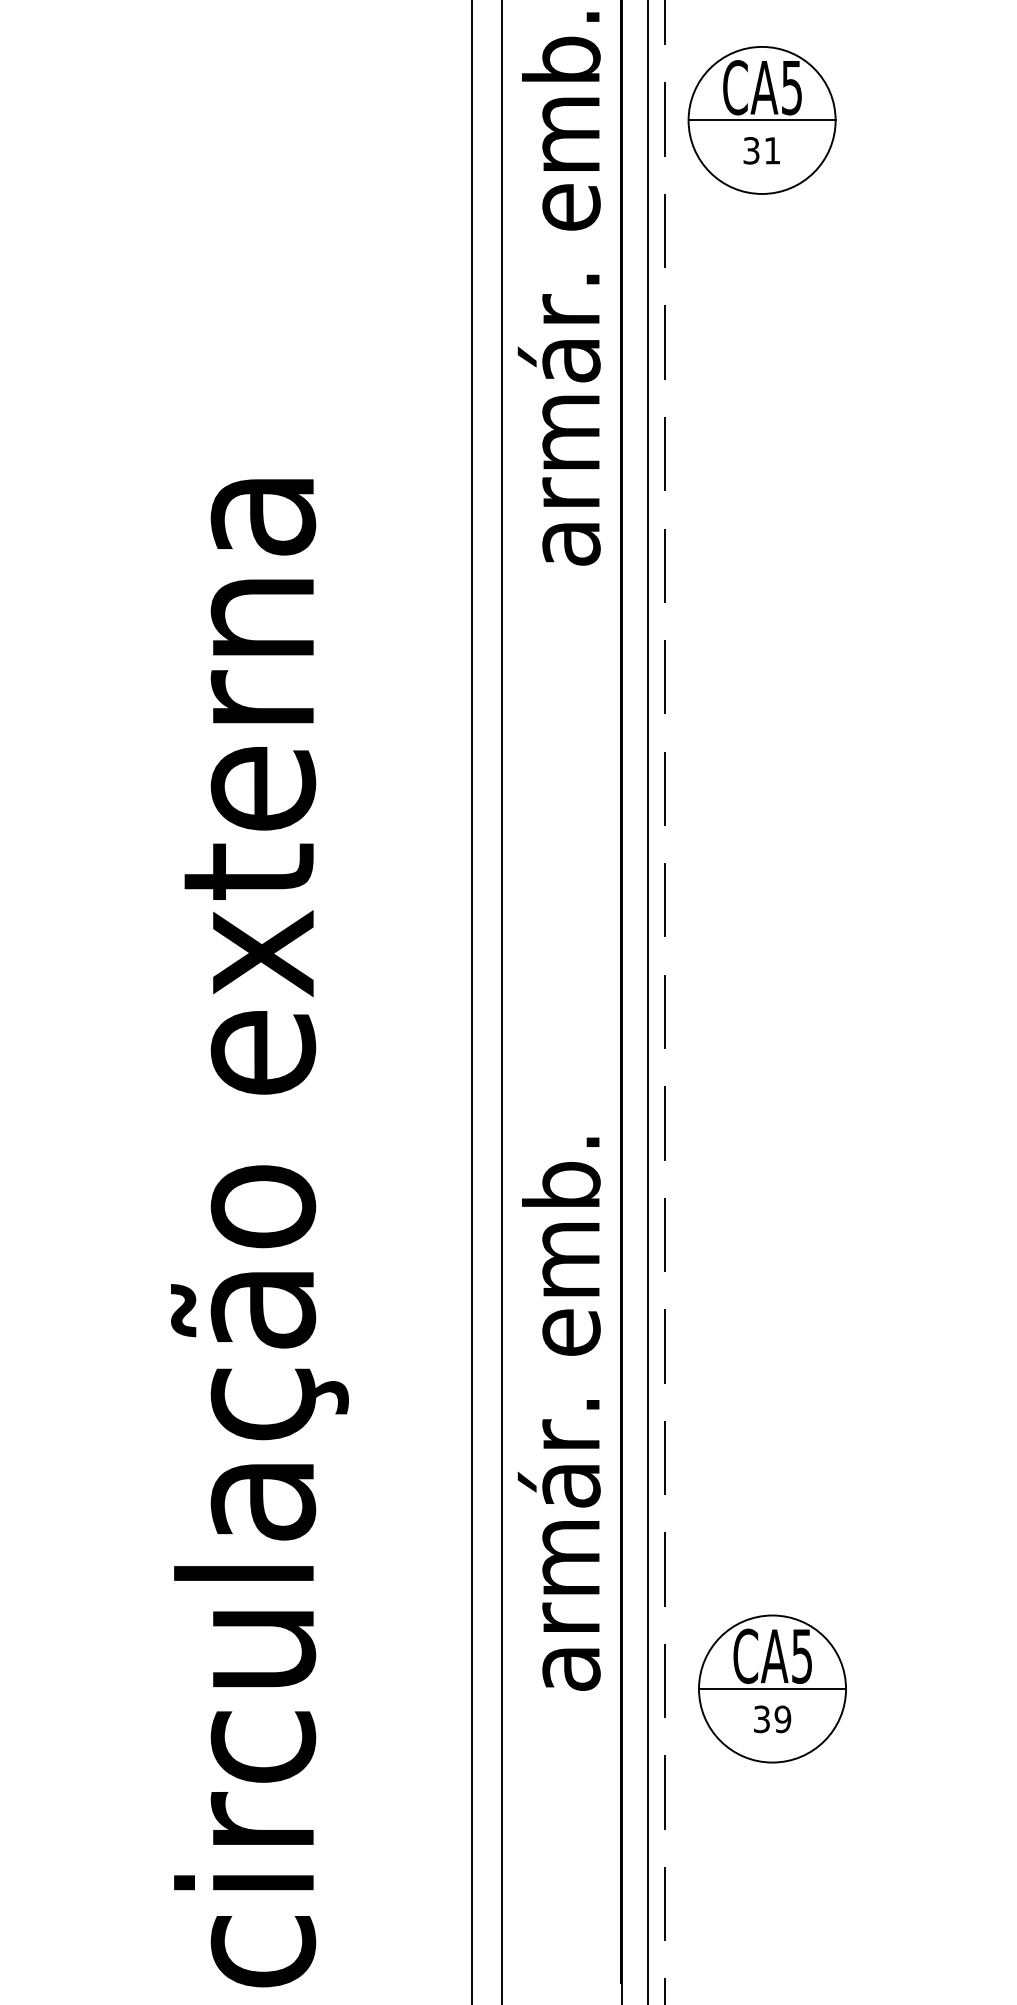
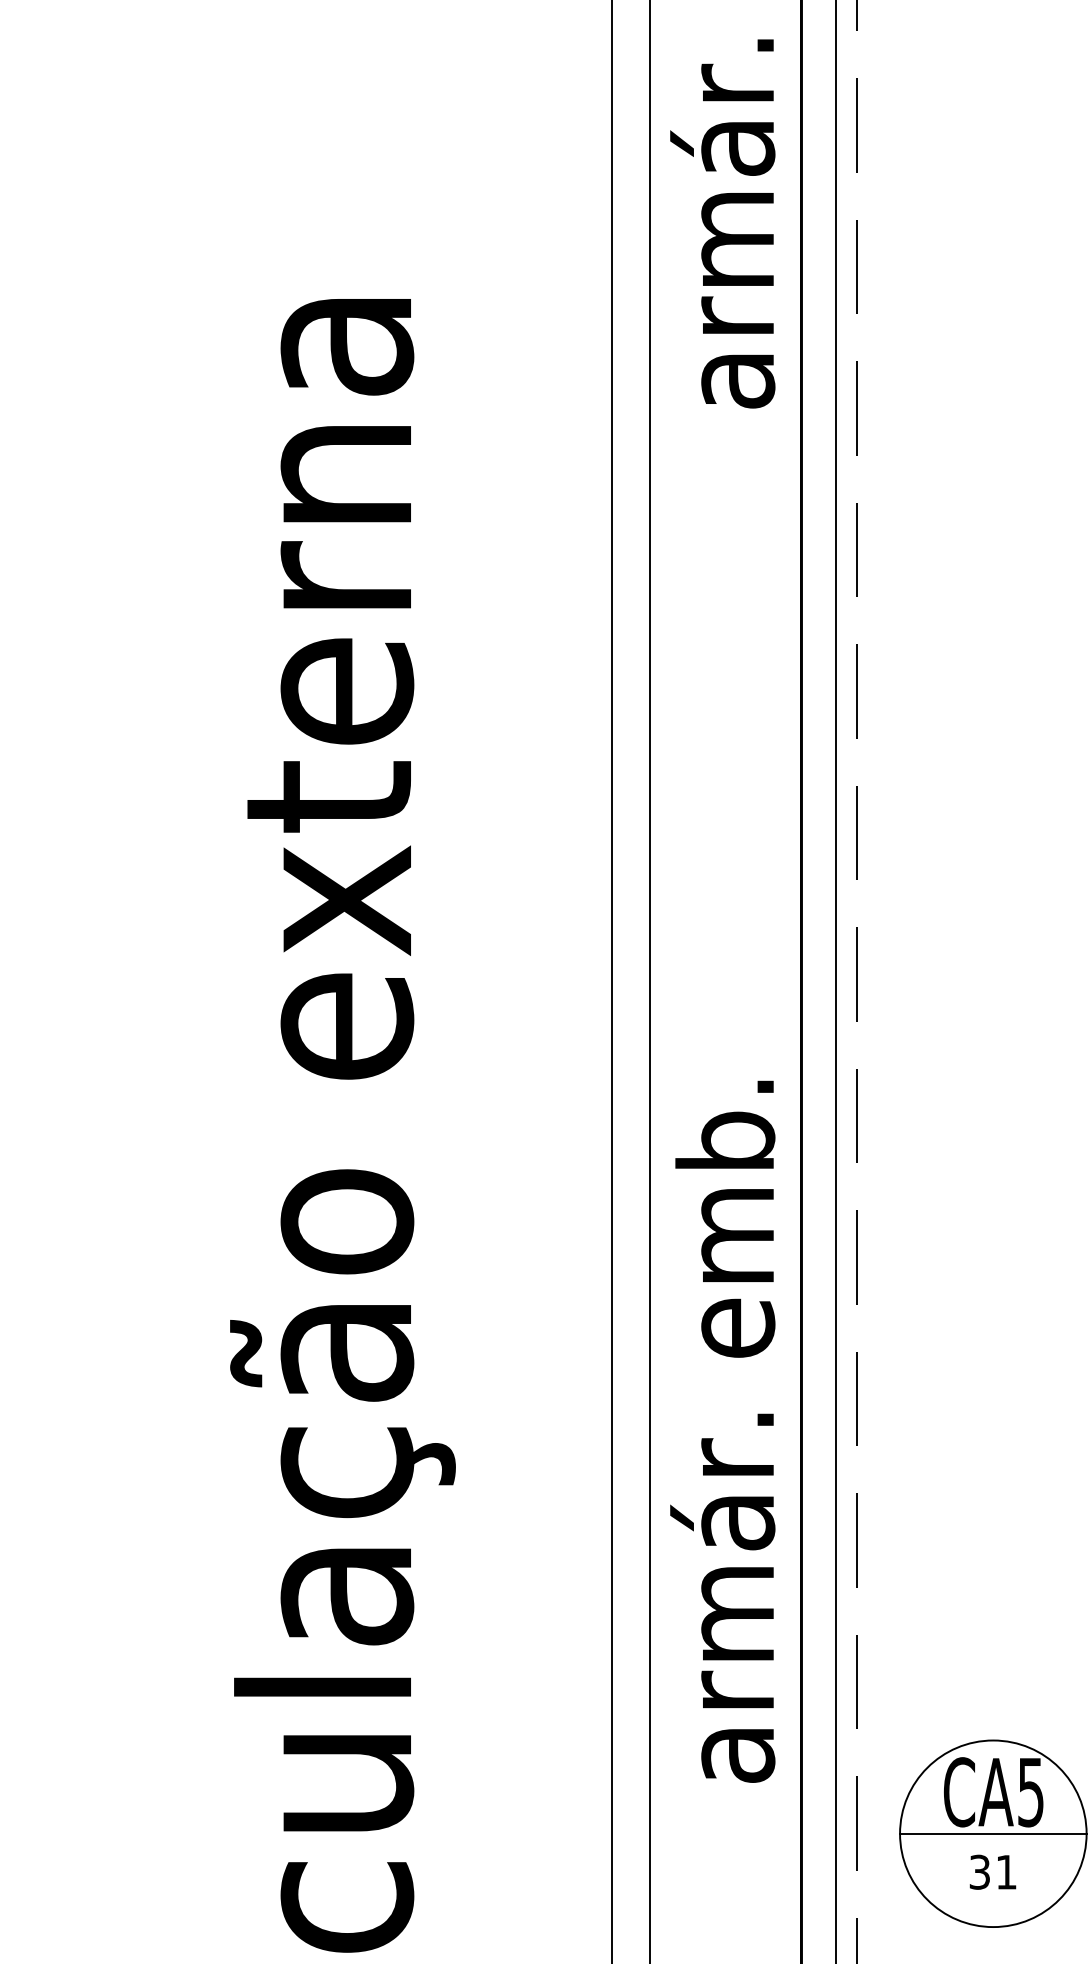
text: (558, 1413) -> (721, 1430), moved
text: (782, 1719) -> (1005, 1872), 39 -> 31

